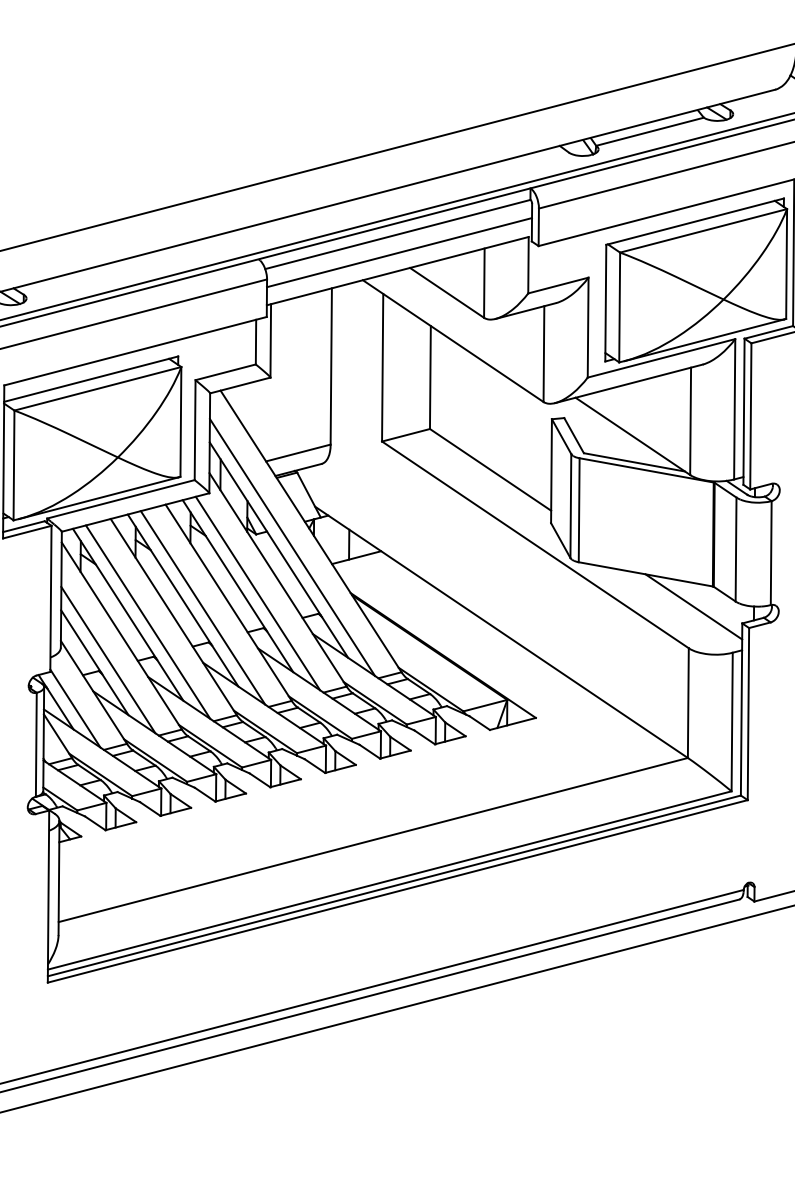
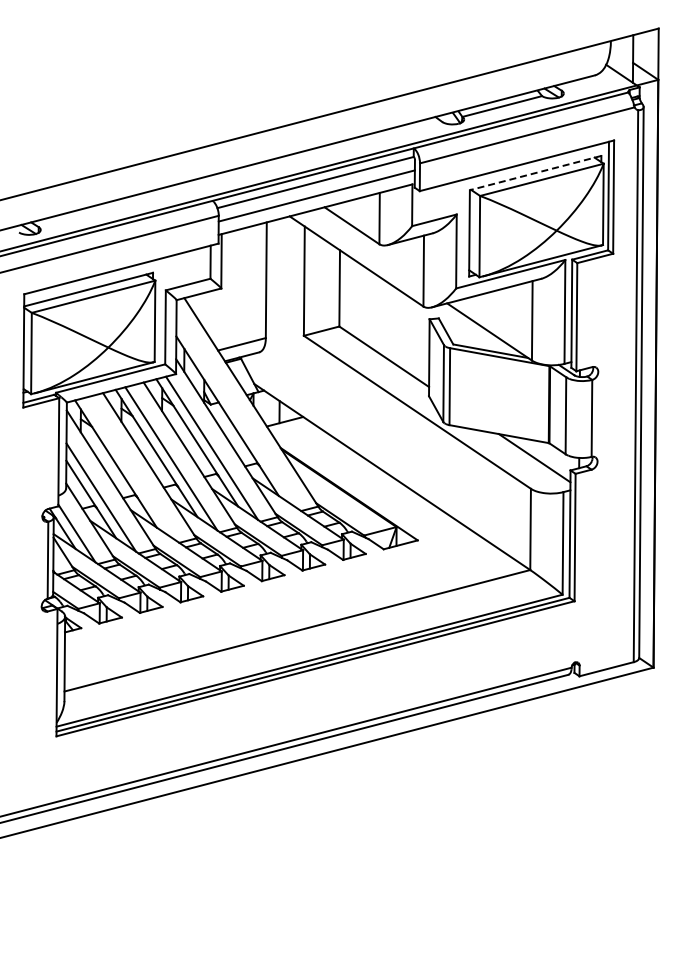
line: (694, 222) -> (535, 173), solid -> dashed
line: (292, 547) -> (237, 414), removed
line: (147, 622) -> (130, 469), removed

